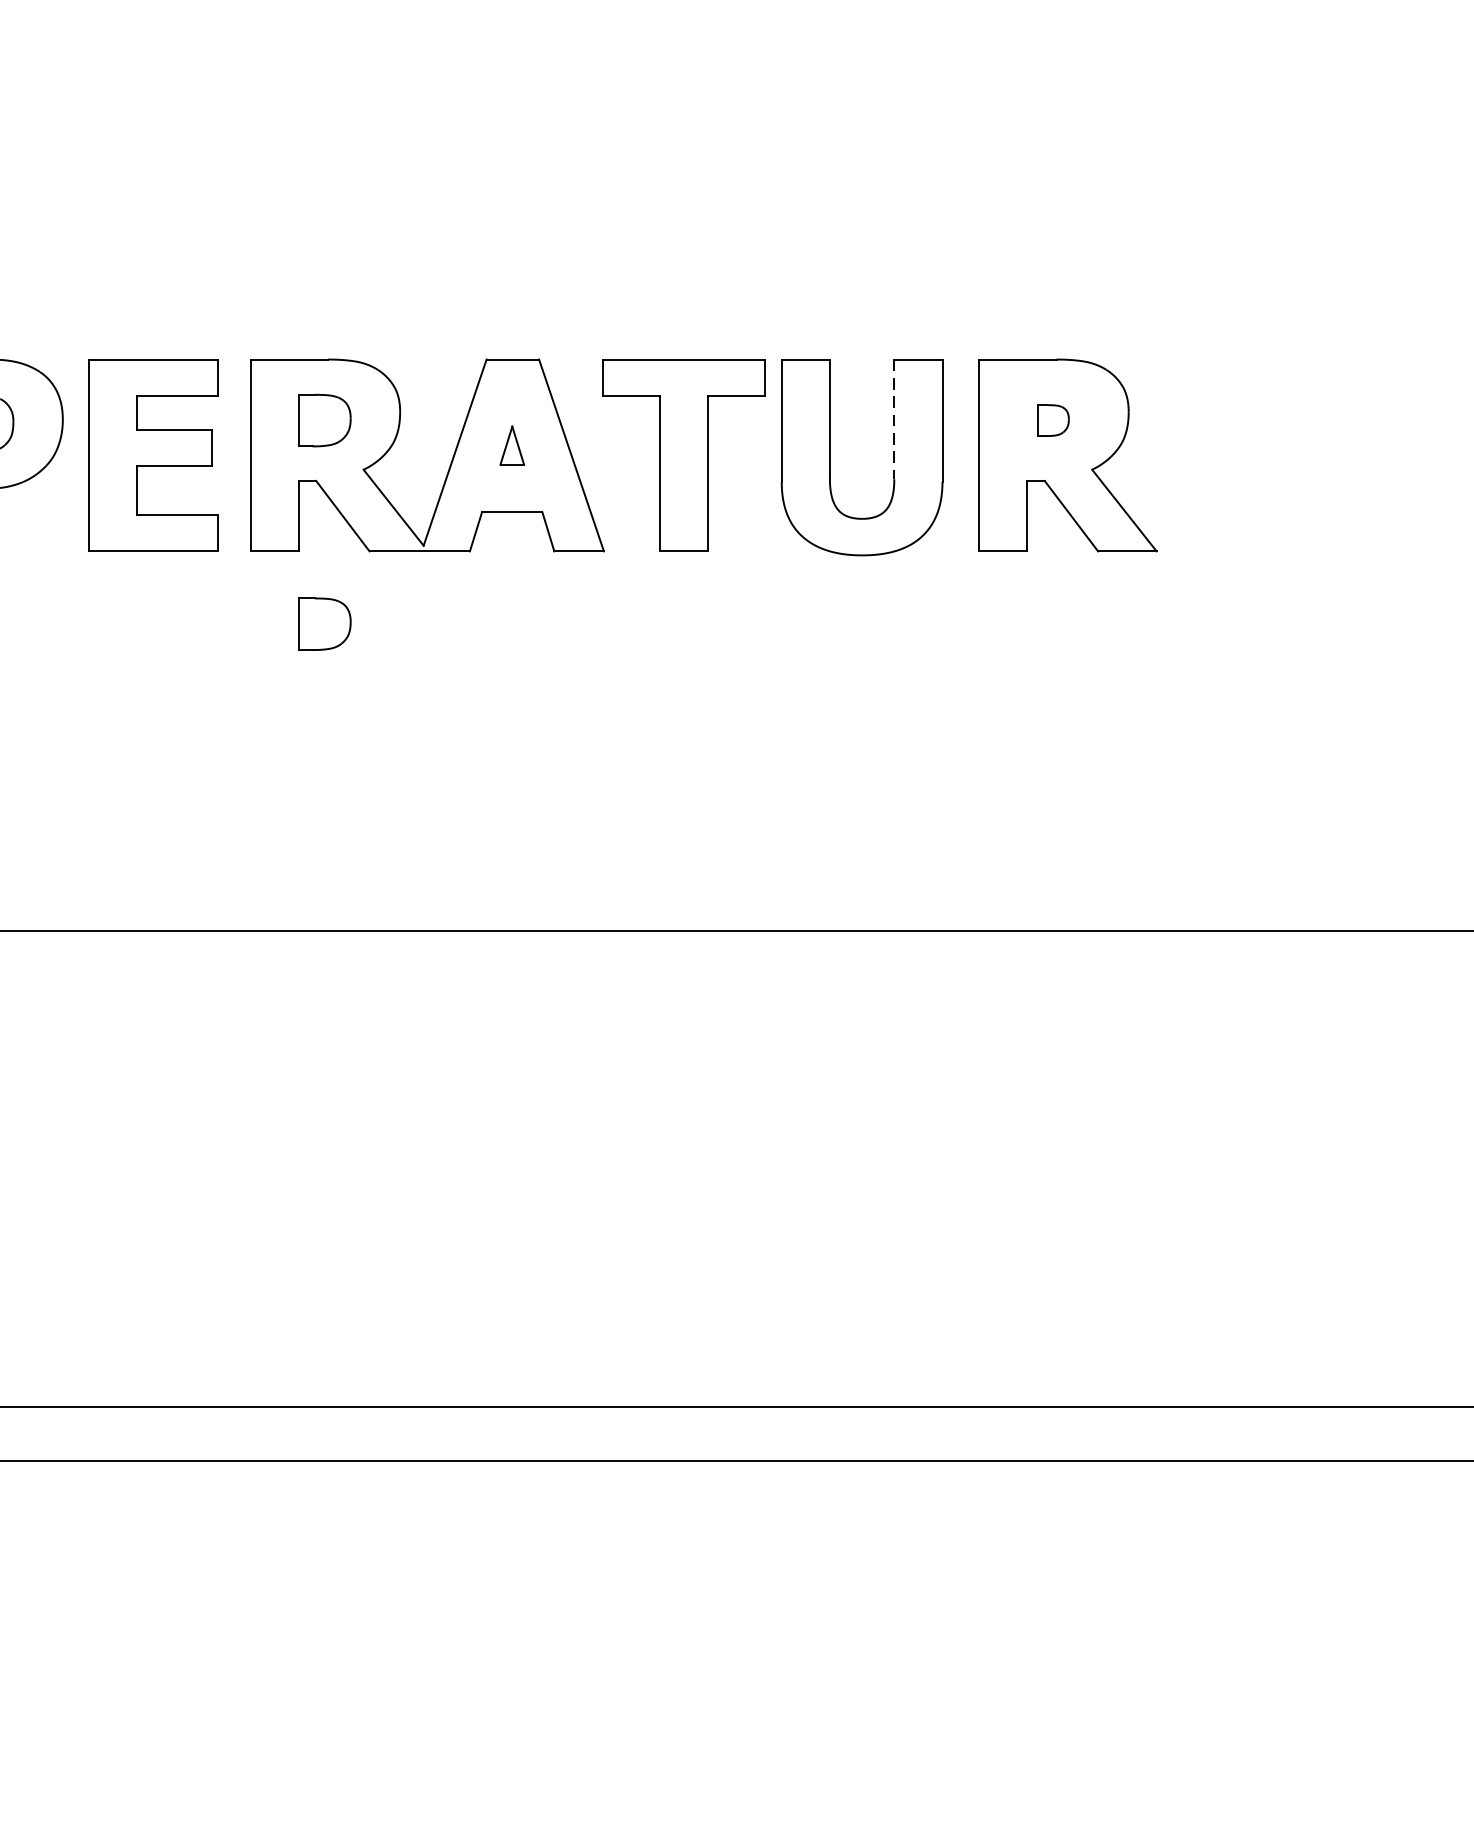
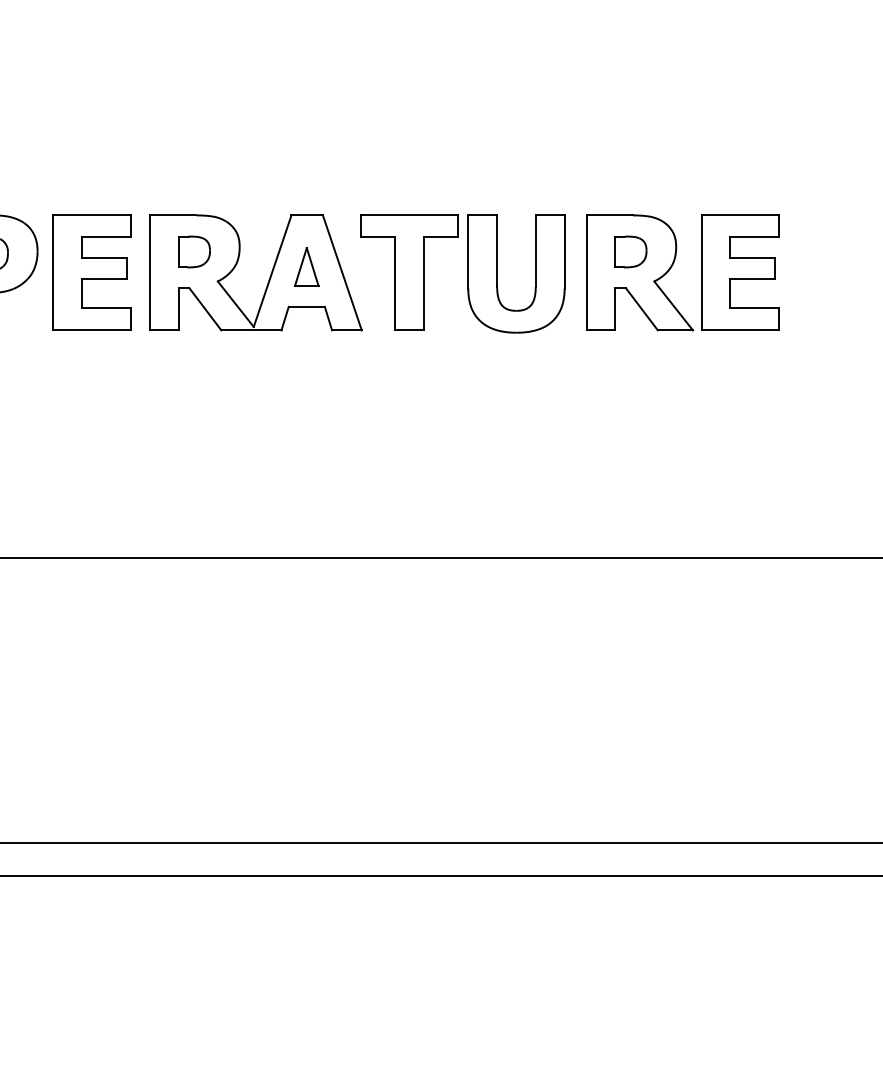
line: (893, 419) -> (535, 251), dashed -> solid
part: (1052, 419) -> (630, 251), size x1.67
part: (511, 444) -> (306, 266), size x1.67
part: (1236, 454) -> (740, 272), added
part: (324, 623) -> (194, 373), removed

